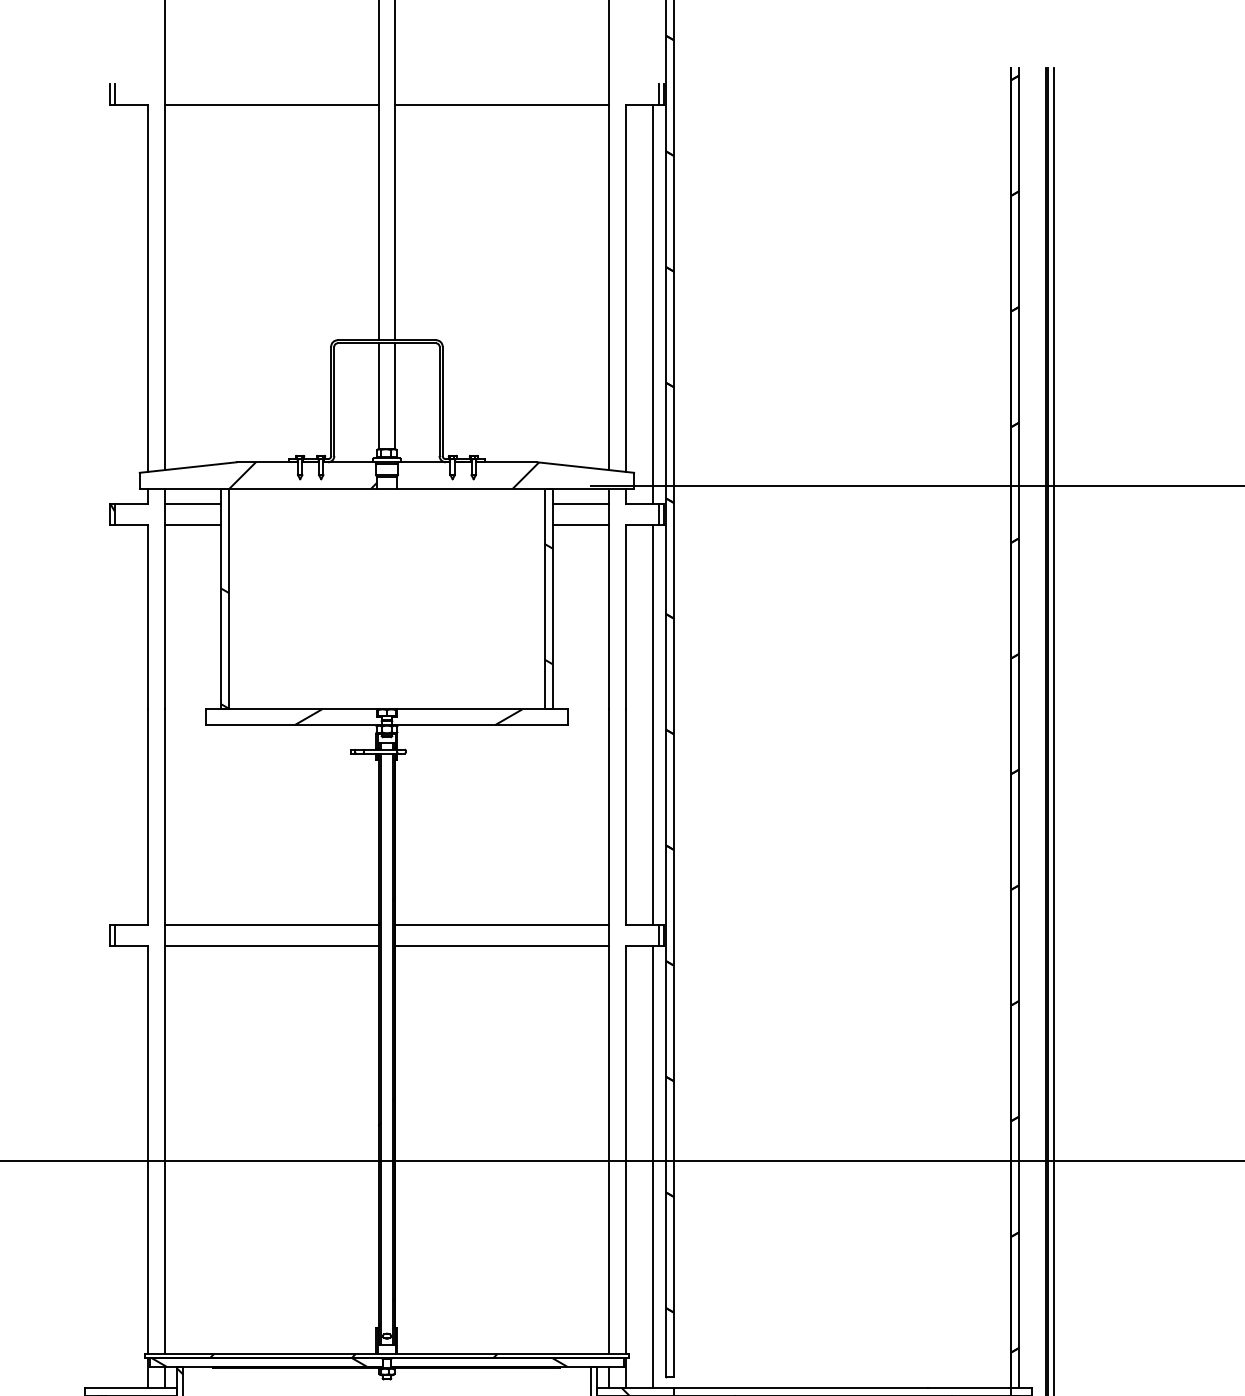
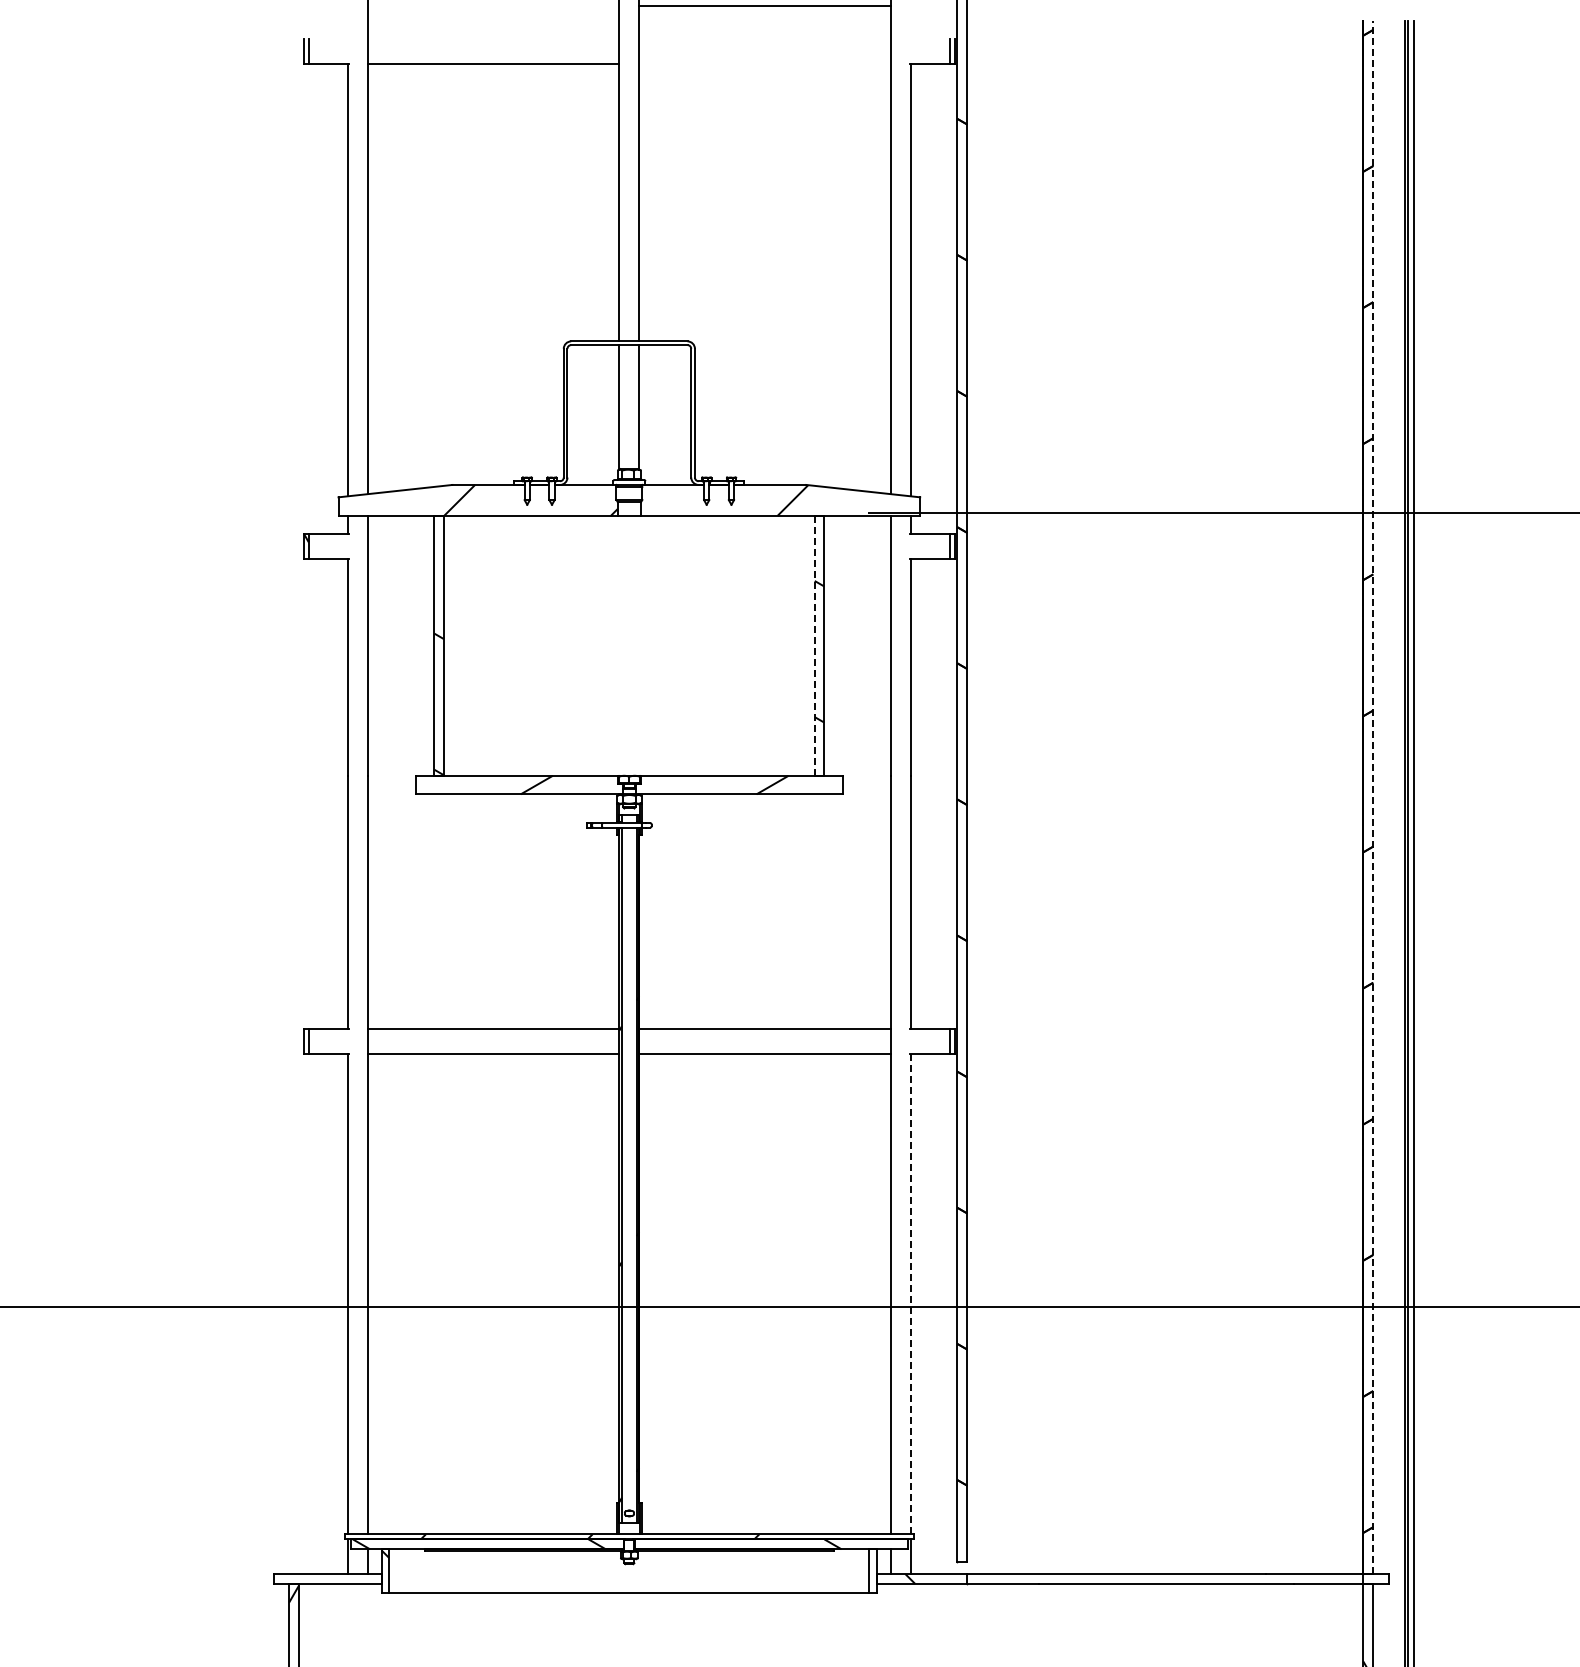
line: (501, 104) -> (764, 6), moved
line: (653, 304) -> (942, 299), removed
line: (193, 504) -> (401, 534), removed
line: (580, 504) -> (857, 534), removed
line: (193, 525) -> (401, 559), removed
line: (580, 525) -> (857, 559), removed
line: (544, 598) -> (814, 645), solid -> dashed
line: (653, 725) -> (942, 794), removed
line: (1019, 727) -> (1373, 797), solid -> dashed
line: (625, 1149) -> (910, 1293), solid -> dashed
line: (653, 1167) -> (942, 1314), removed

